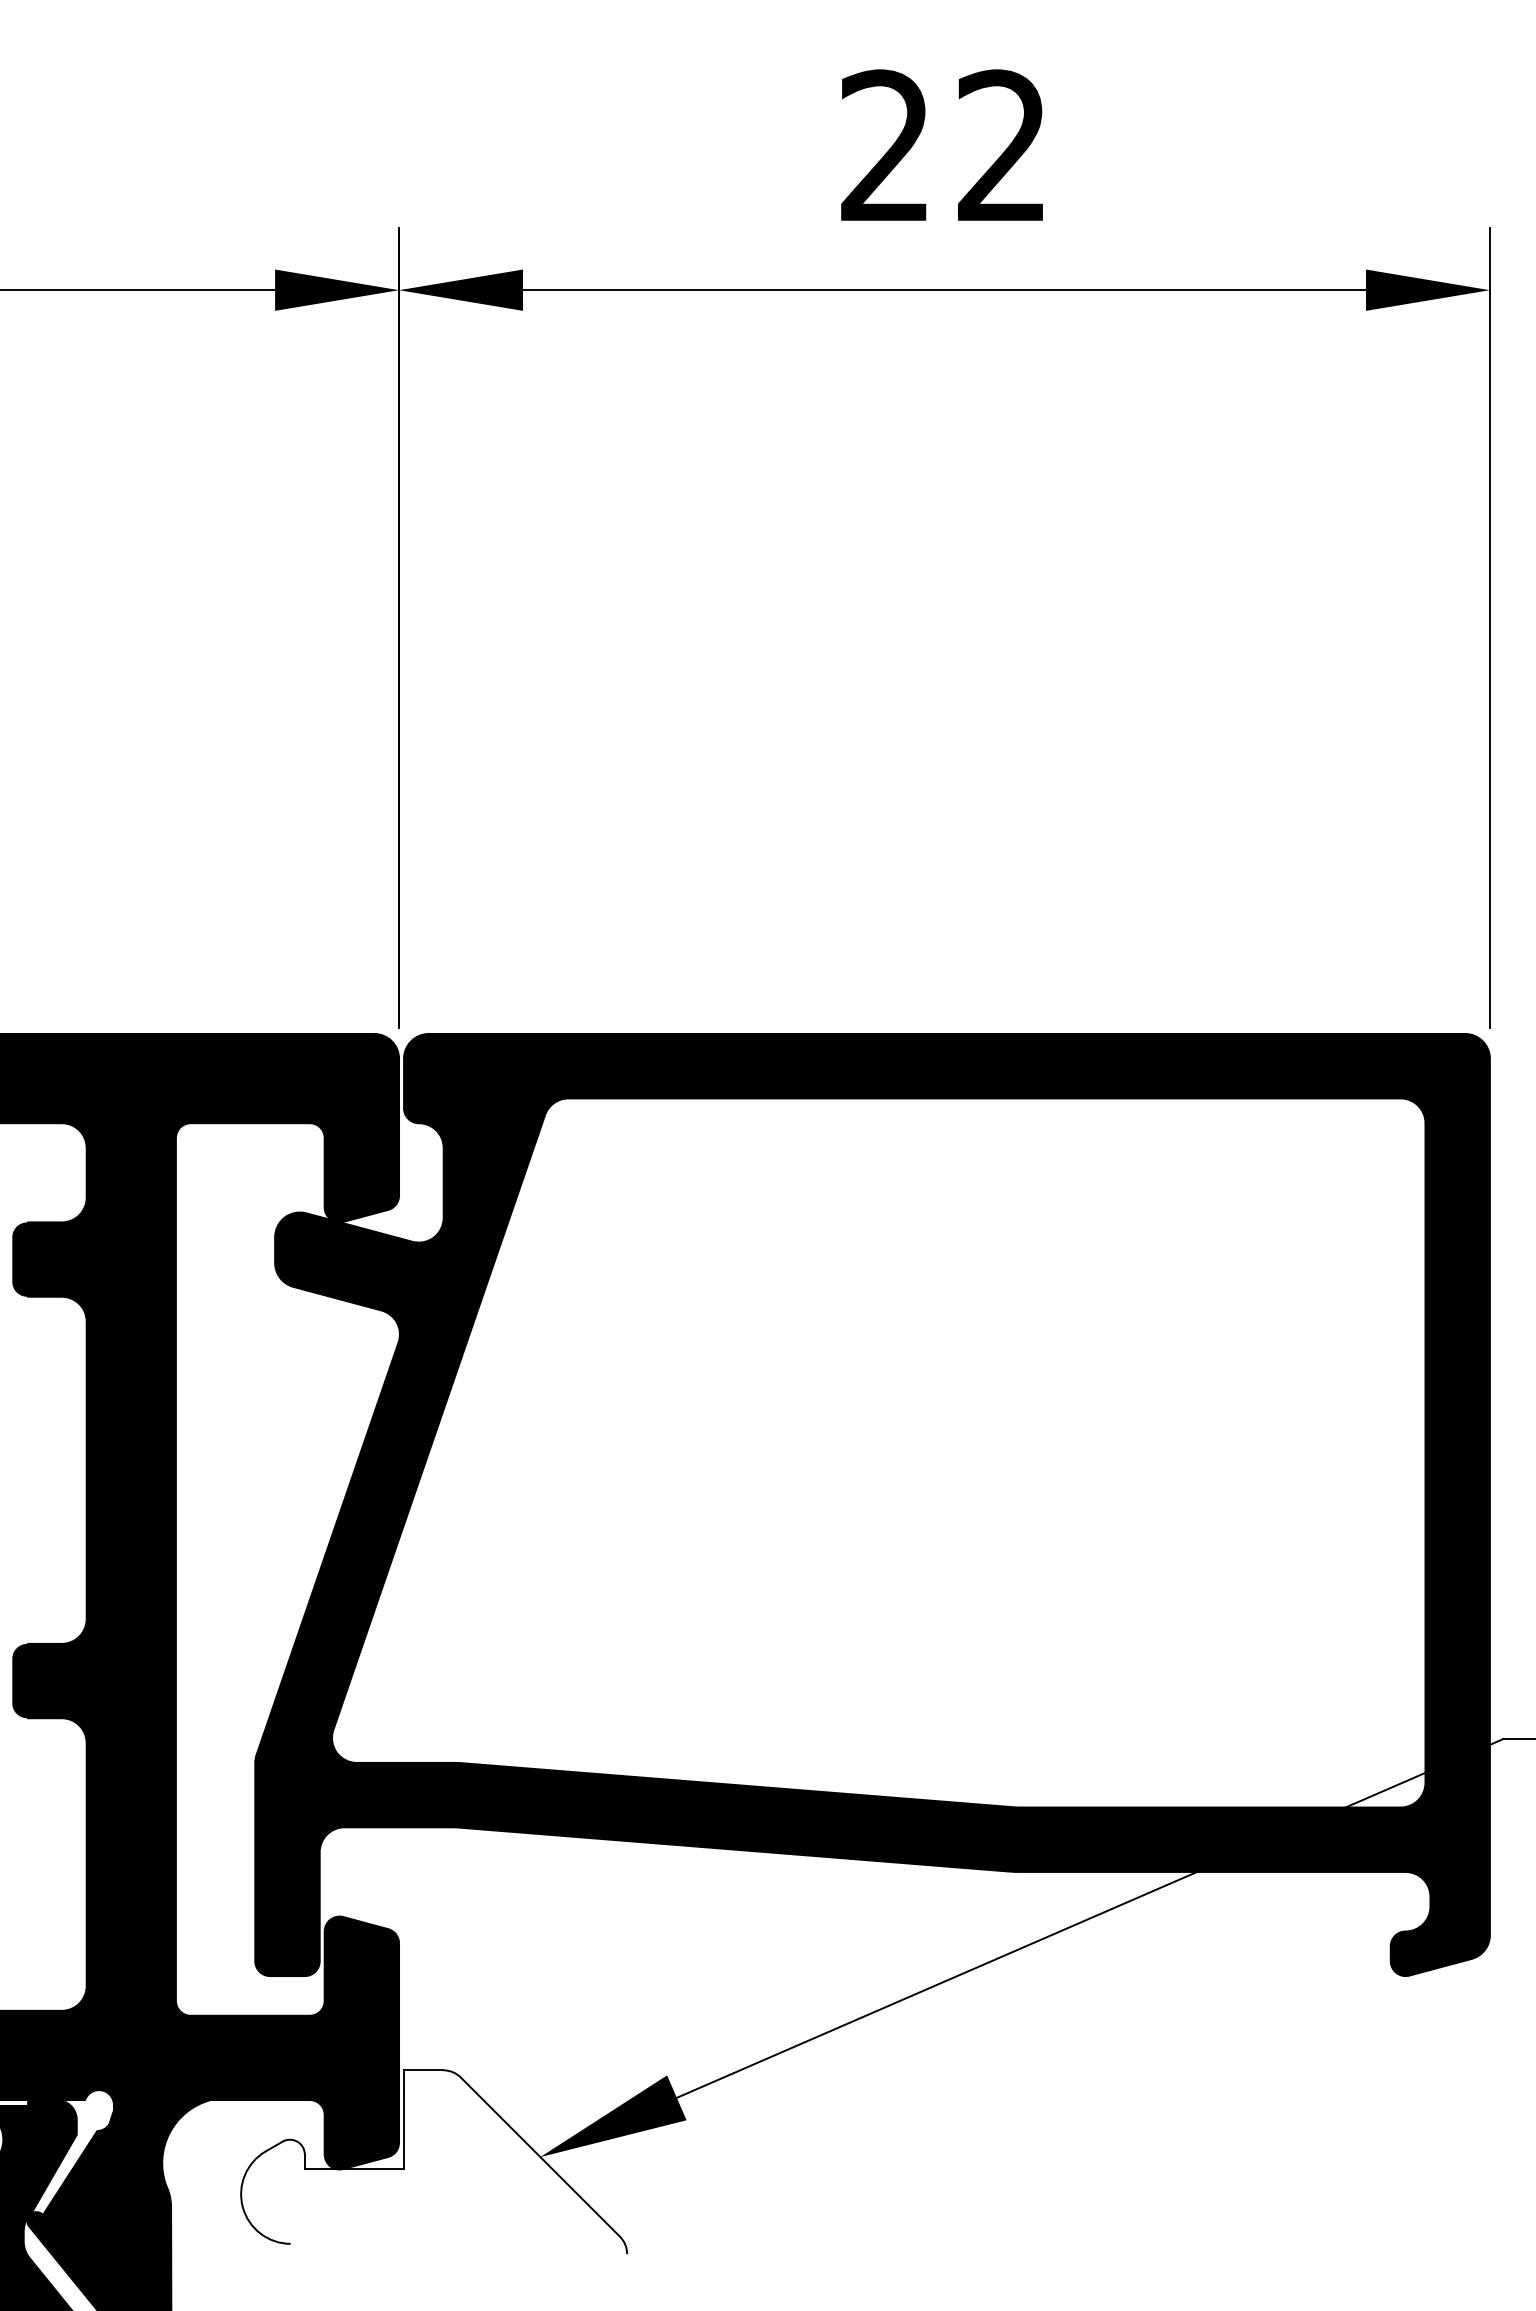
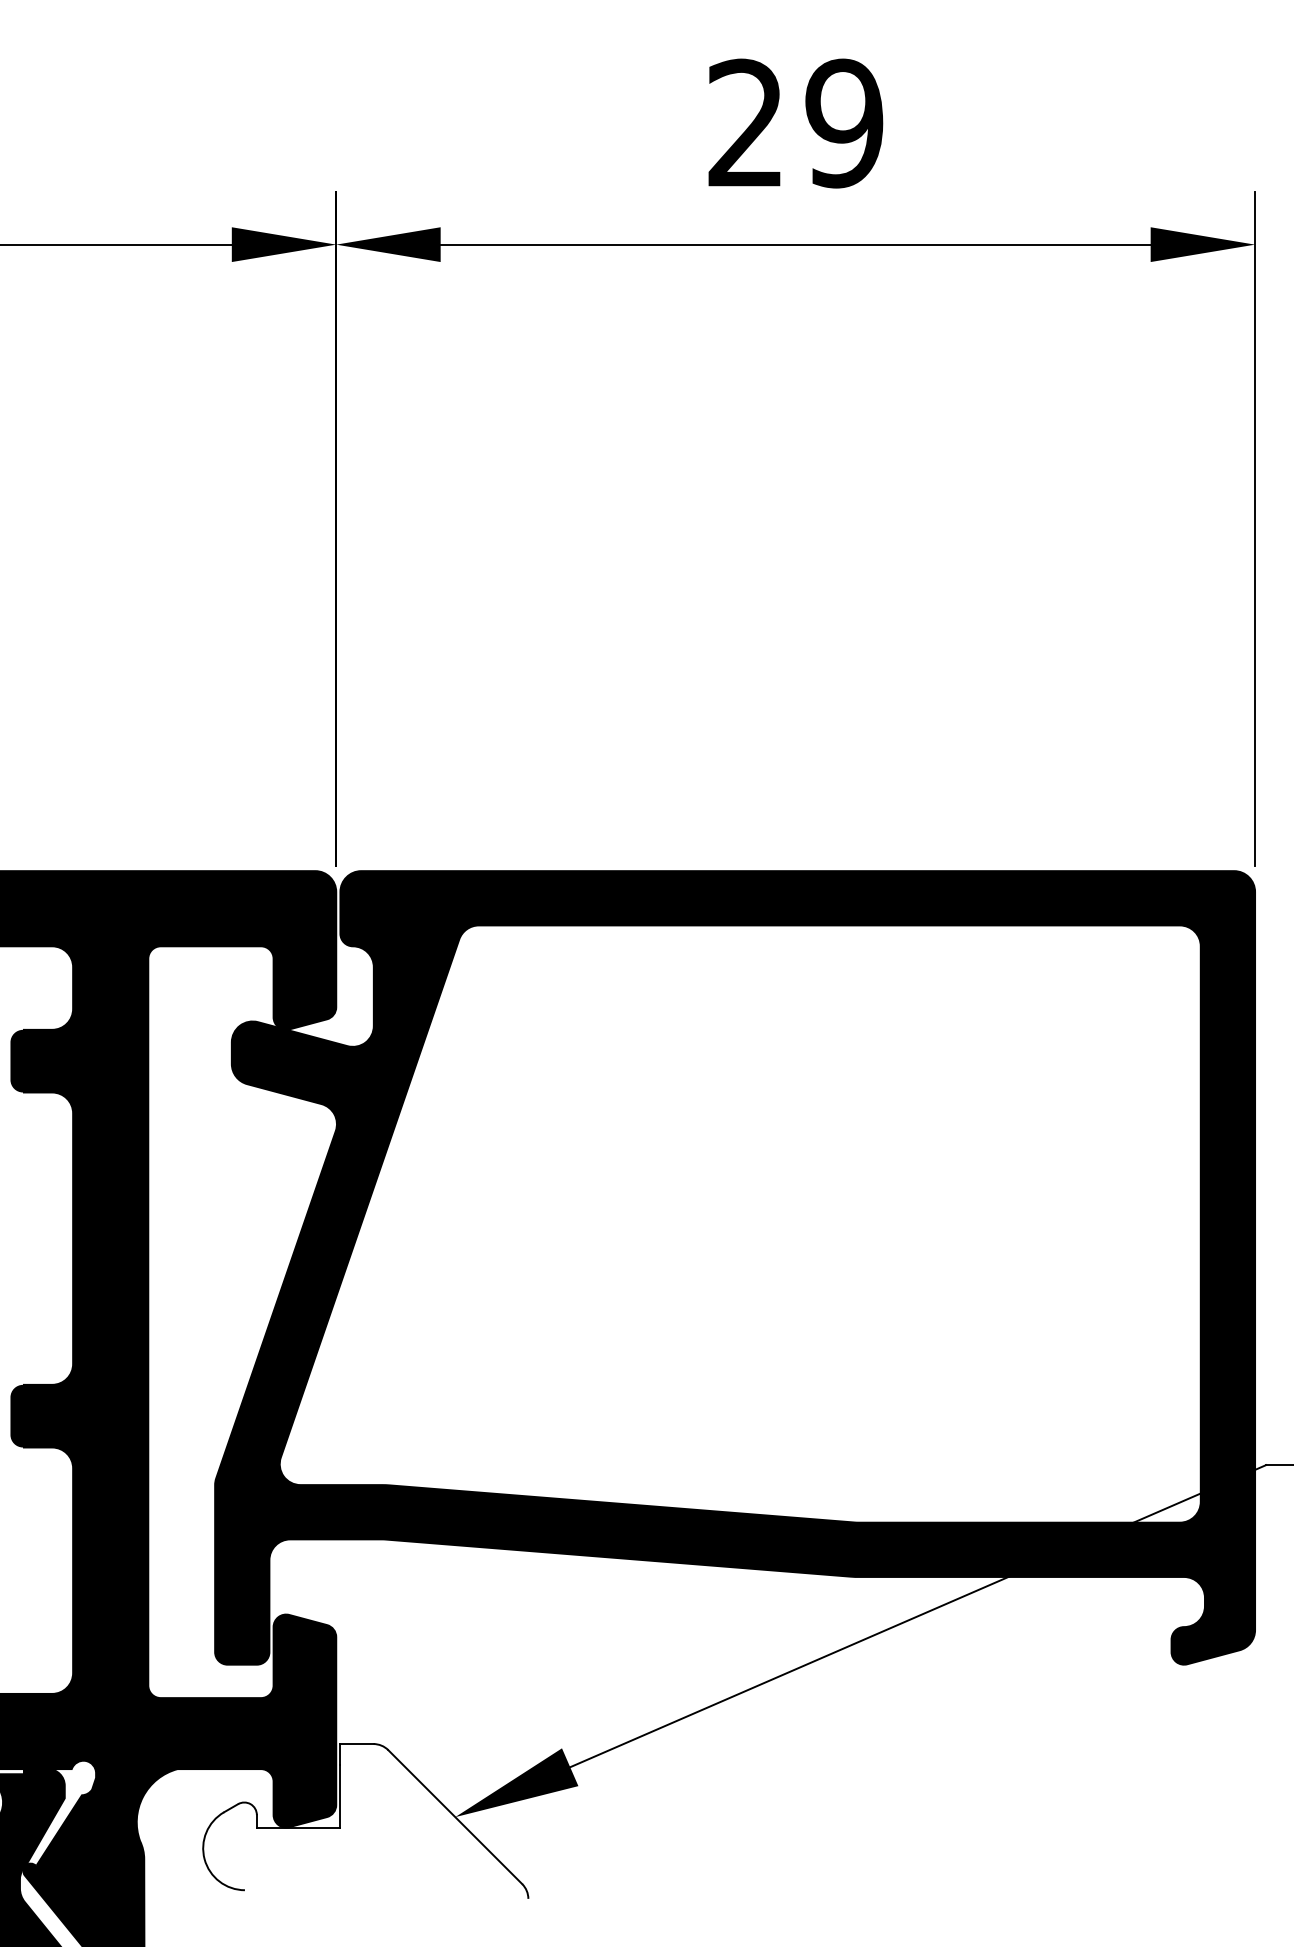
text: (1002, 146) -> (844, 123), 22 -> 29

